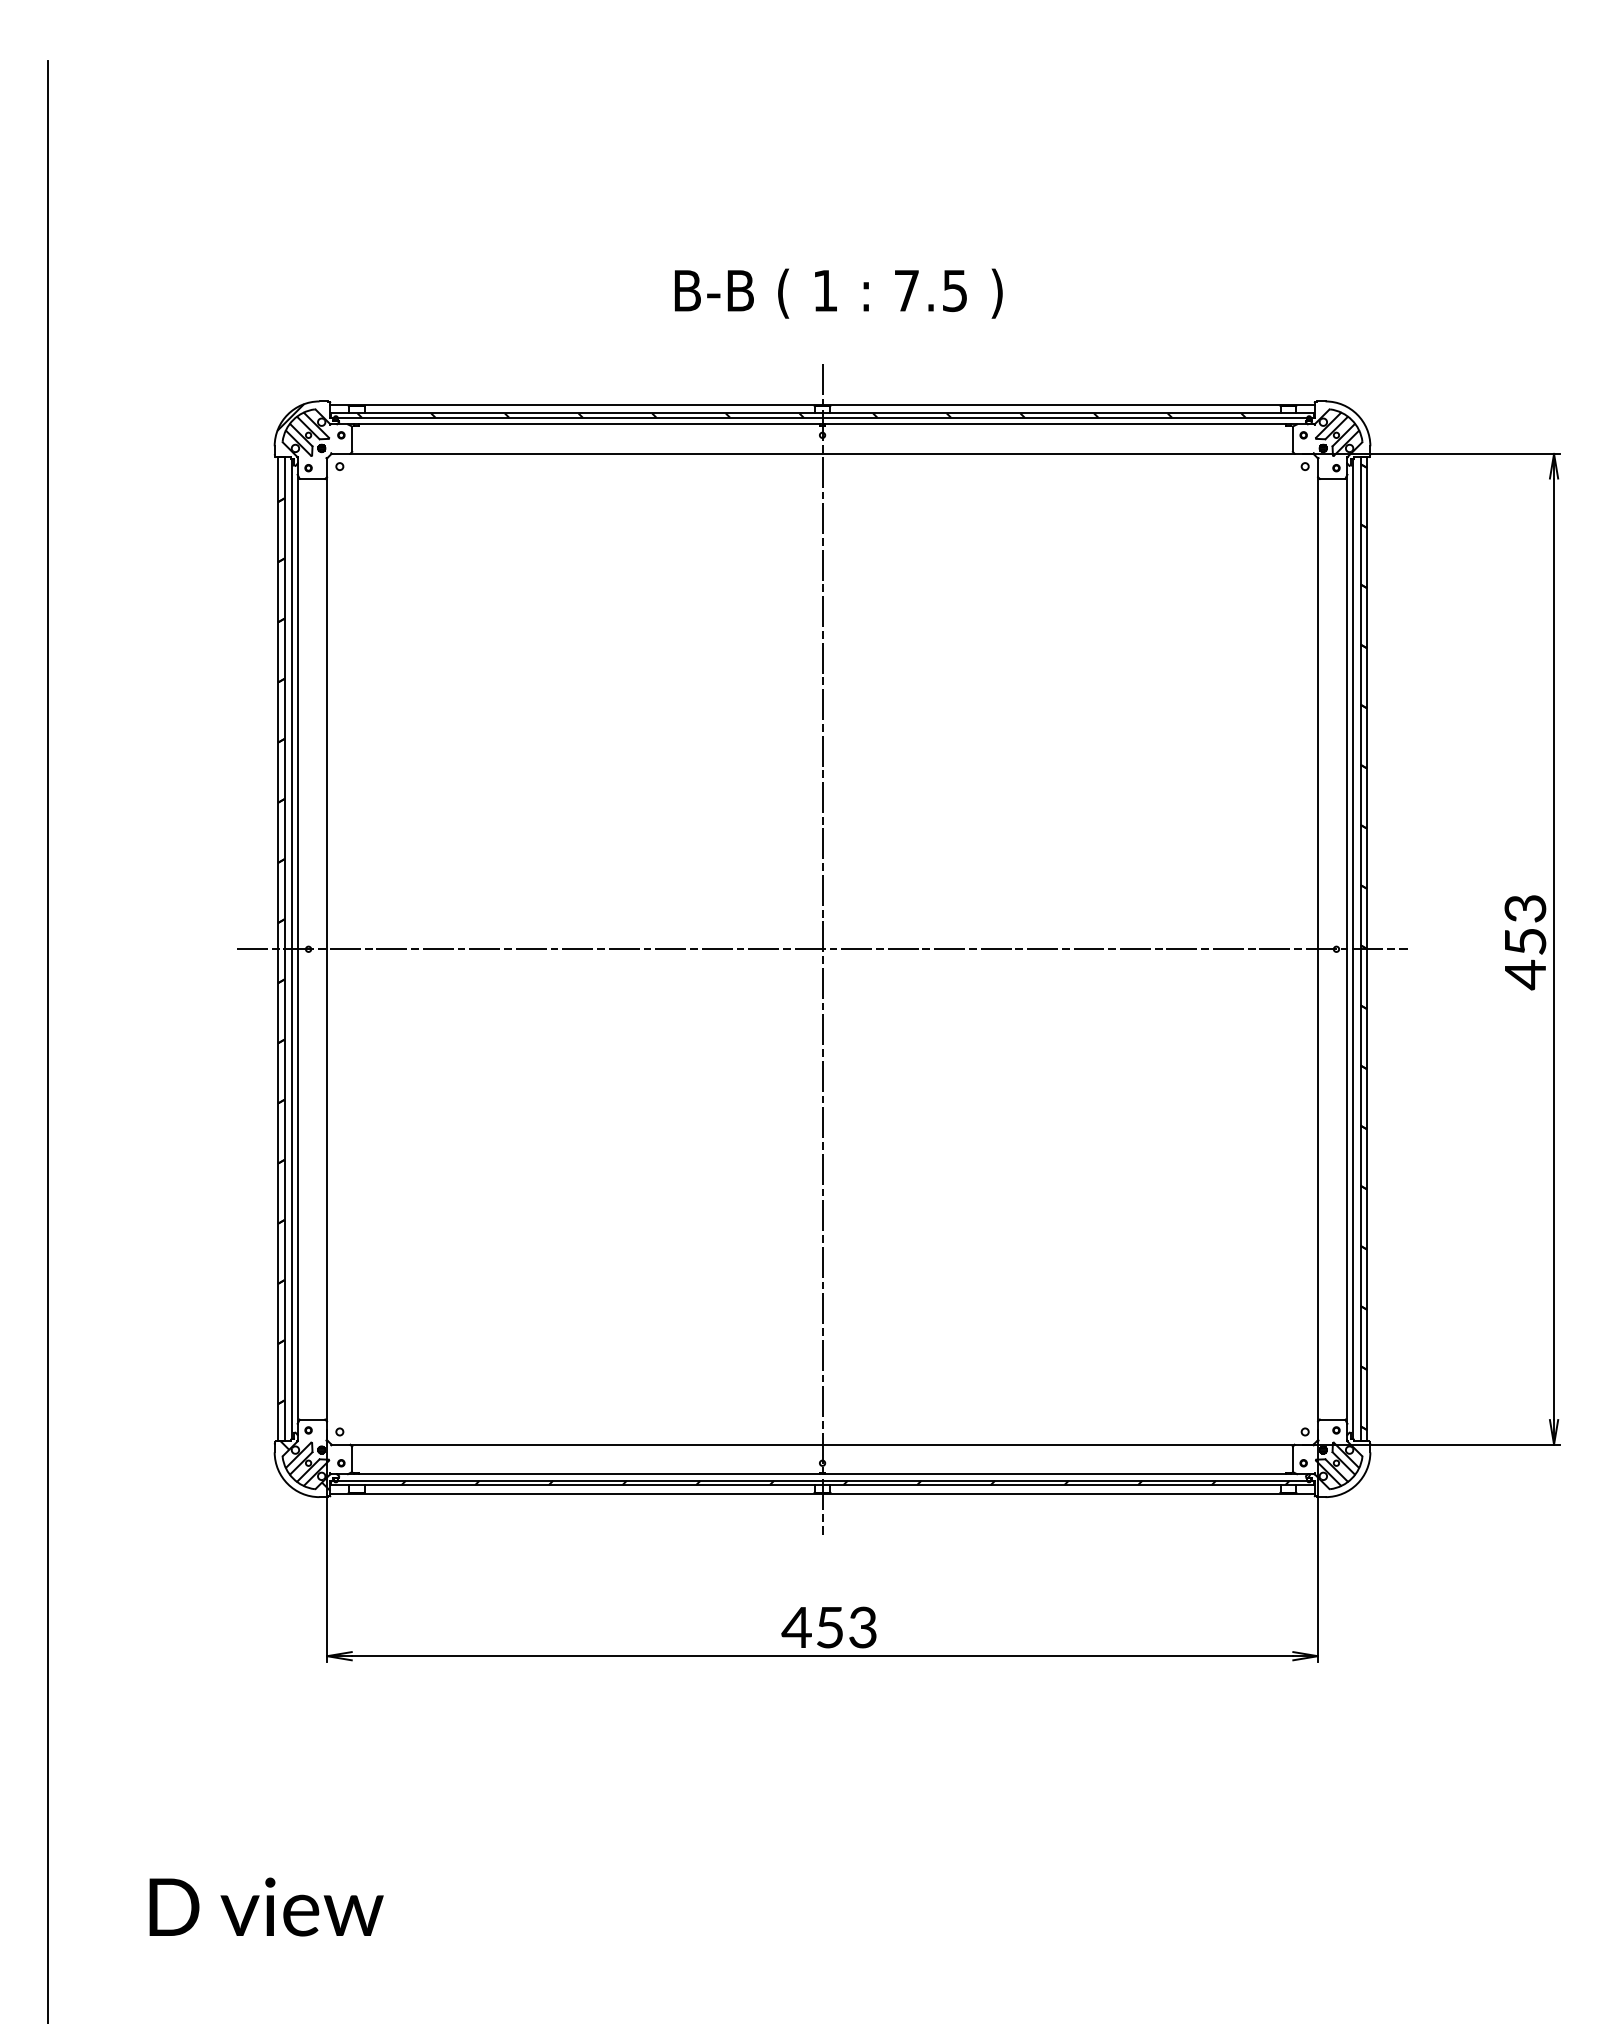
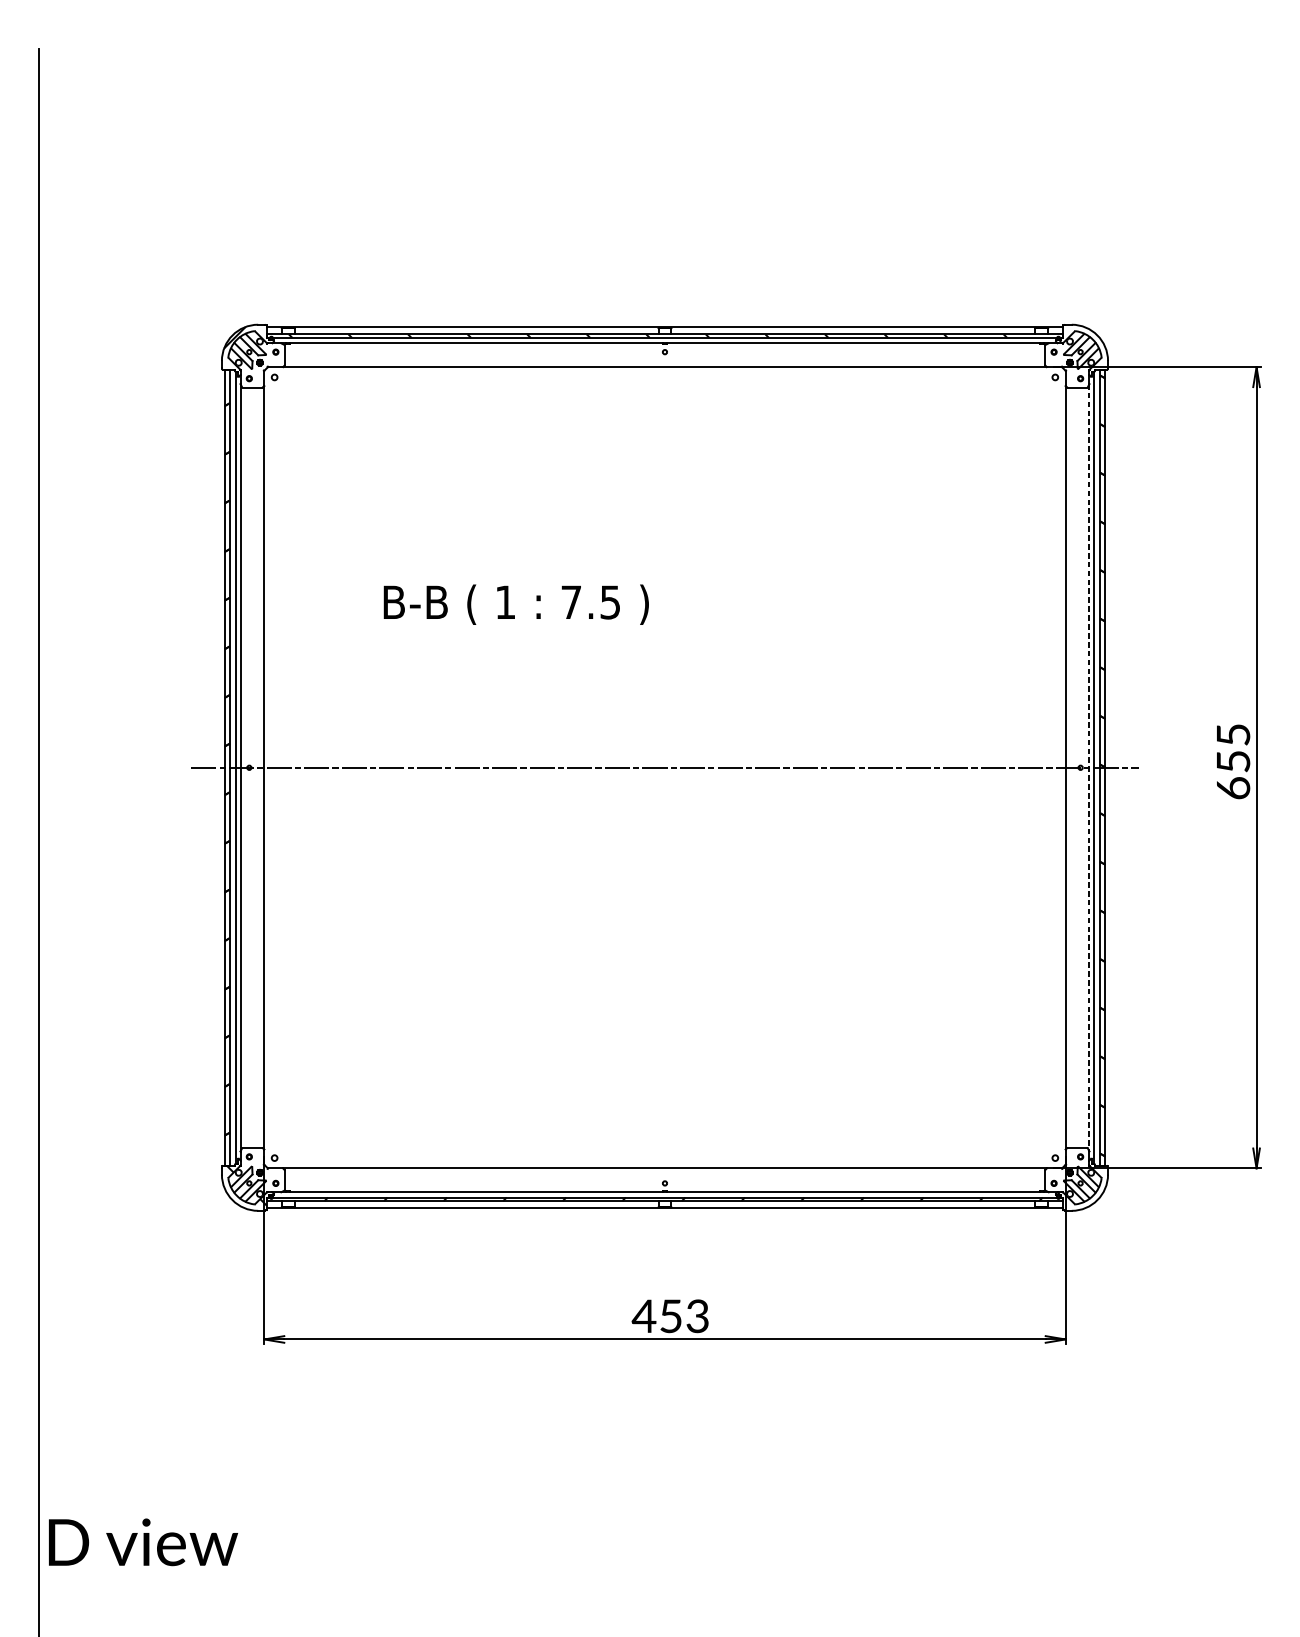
text: (838, 293) -> (516, 604), moved
text: (1525, 942) -> (1233, 762), 453 -> 655
line: (822, 948) -> (664, 767), removed
line: (1347, 949) -> (1089, 767), solid -> dashed
text: (266, 1906) -> (143, 1541), moved

